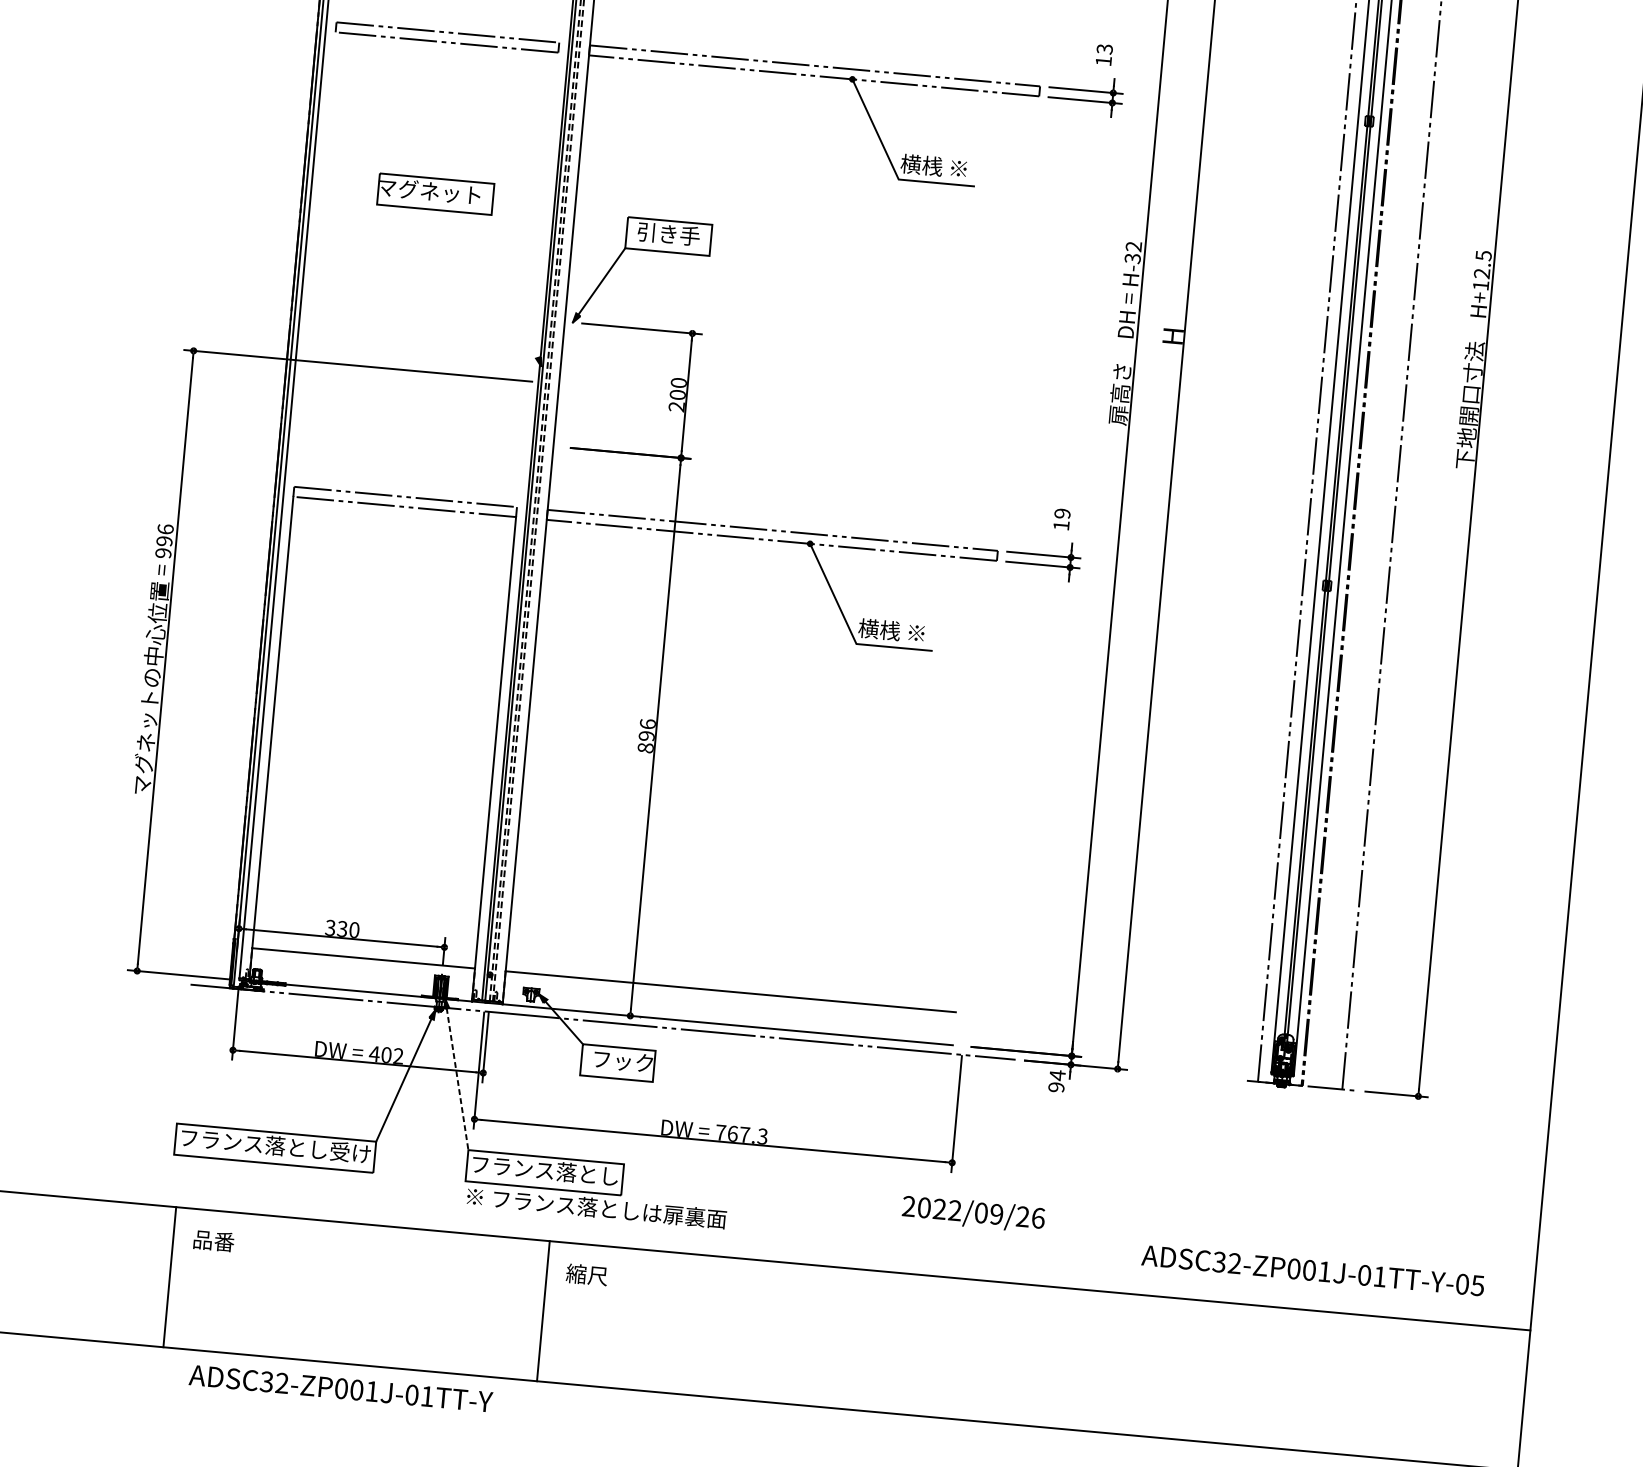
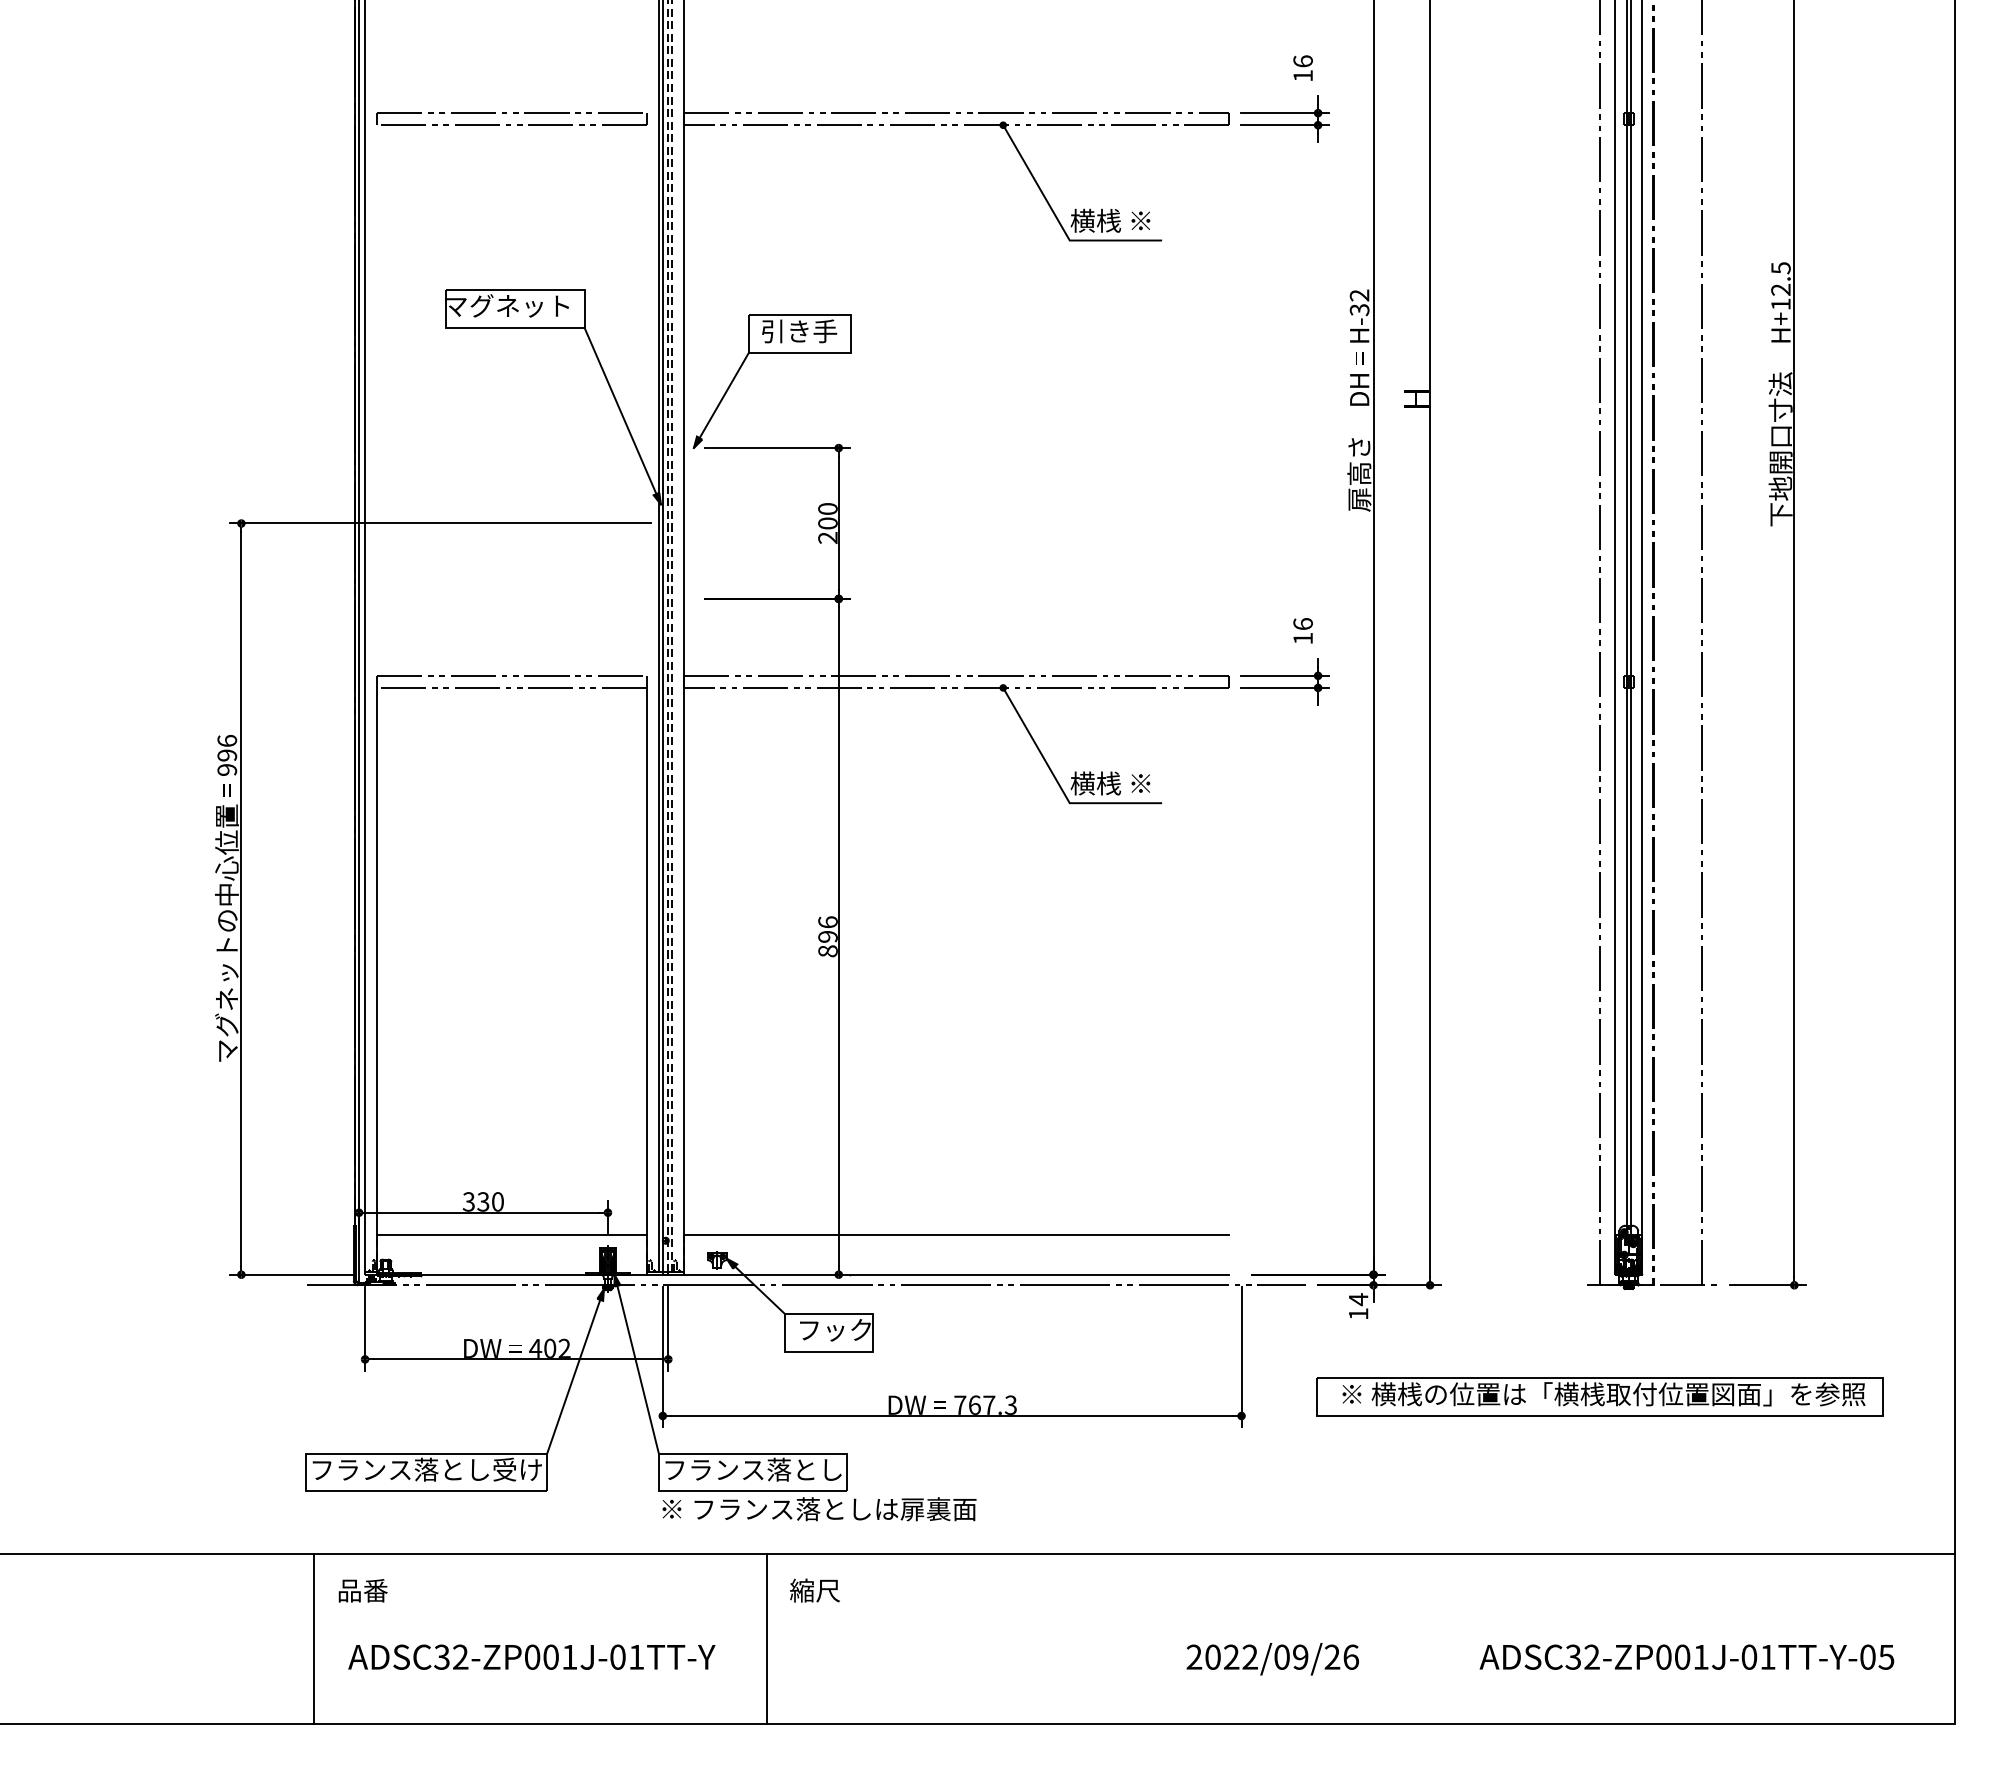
text: (1104, 49) -> (1302, 61), 13 -> 16
line: (516, 290) -> (622, 415), added
text: (1061, 513) -> (1302, 624), 19 -> 16
line: (456, 1074) -> (636, 1364), dashed -> solid
text: (1056, 1087) -> (1358, 1314), 94 -> 14
part: (1249, 1173) -> (1599, 1396), added
text: (973, 1214) -> (1272, 1659), moved
text: (1312, 1270) -> (1686, 1656), moved
text: (340, 1388) -> (531, 1656), moved

